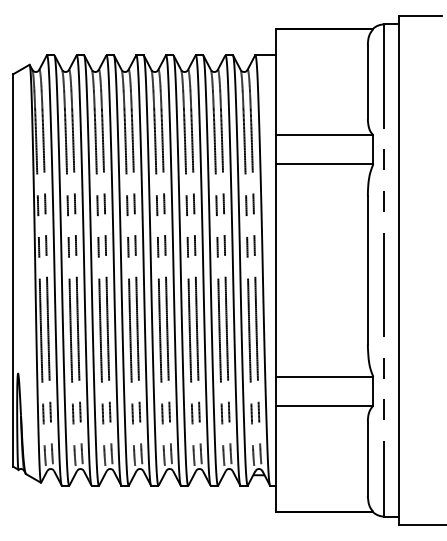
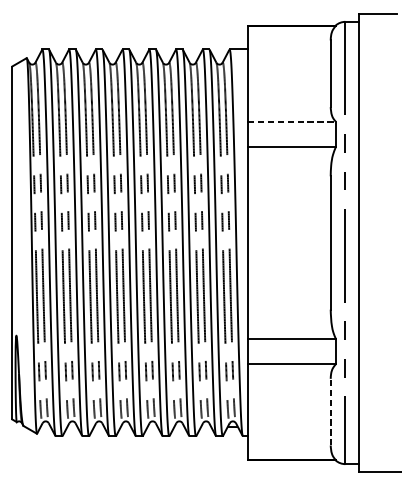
line: (324, 135) -> (291, 121), solid -> dashed
line: (367, 458) -> (330, 411), solid -> dashed

